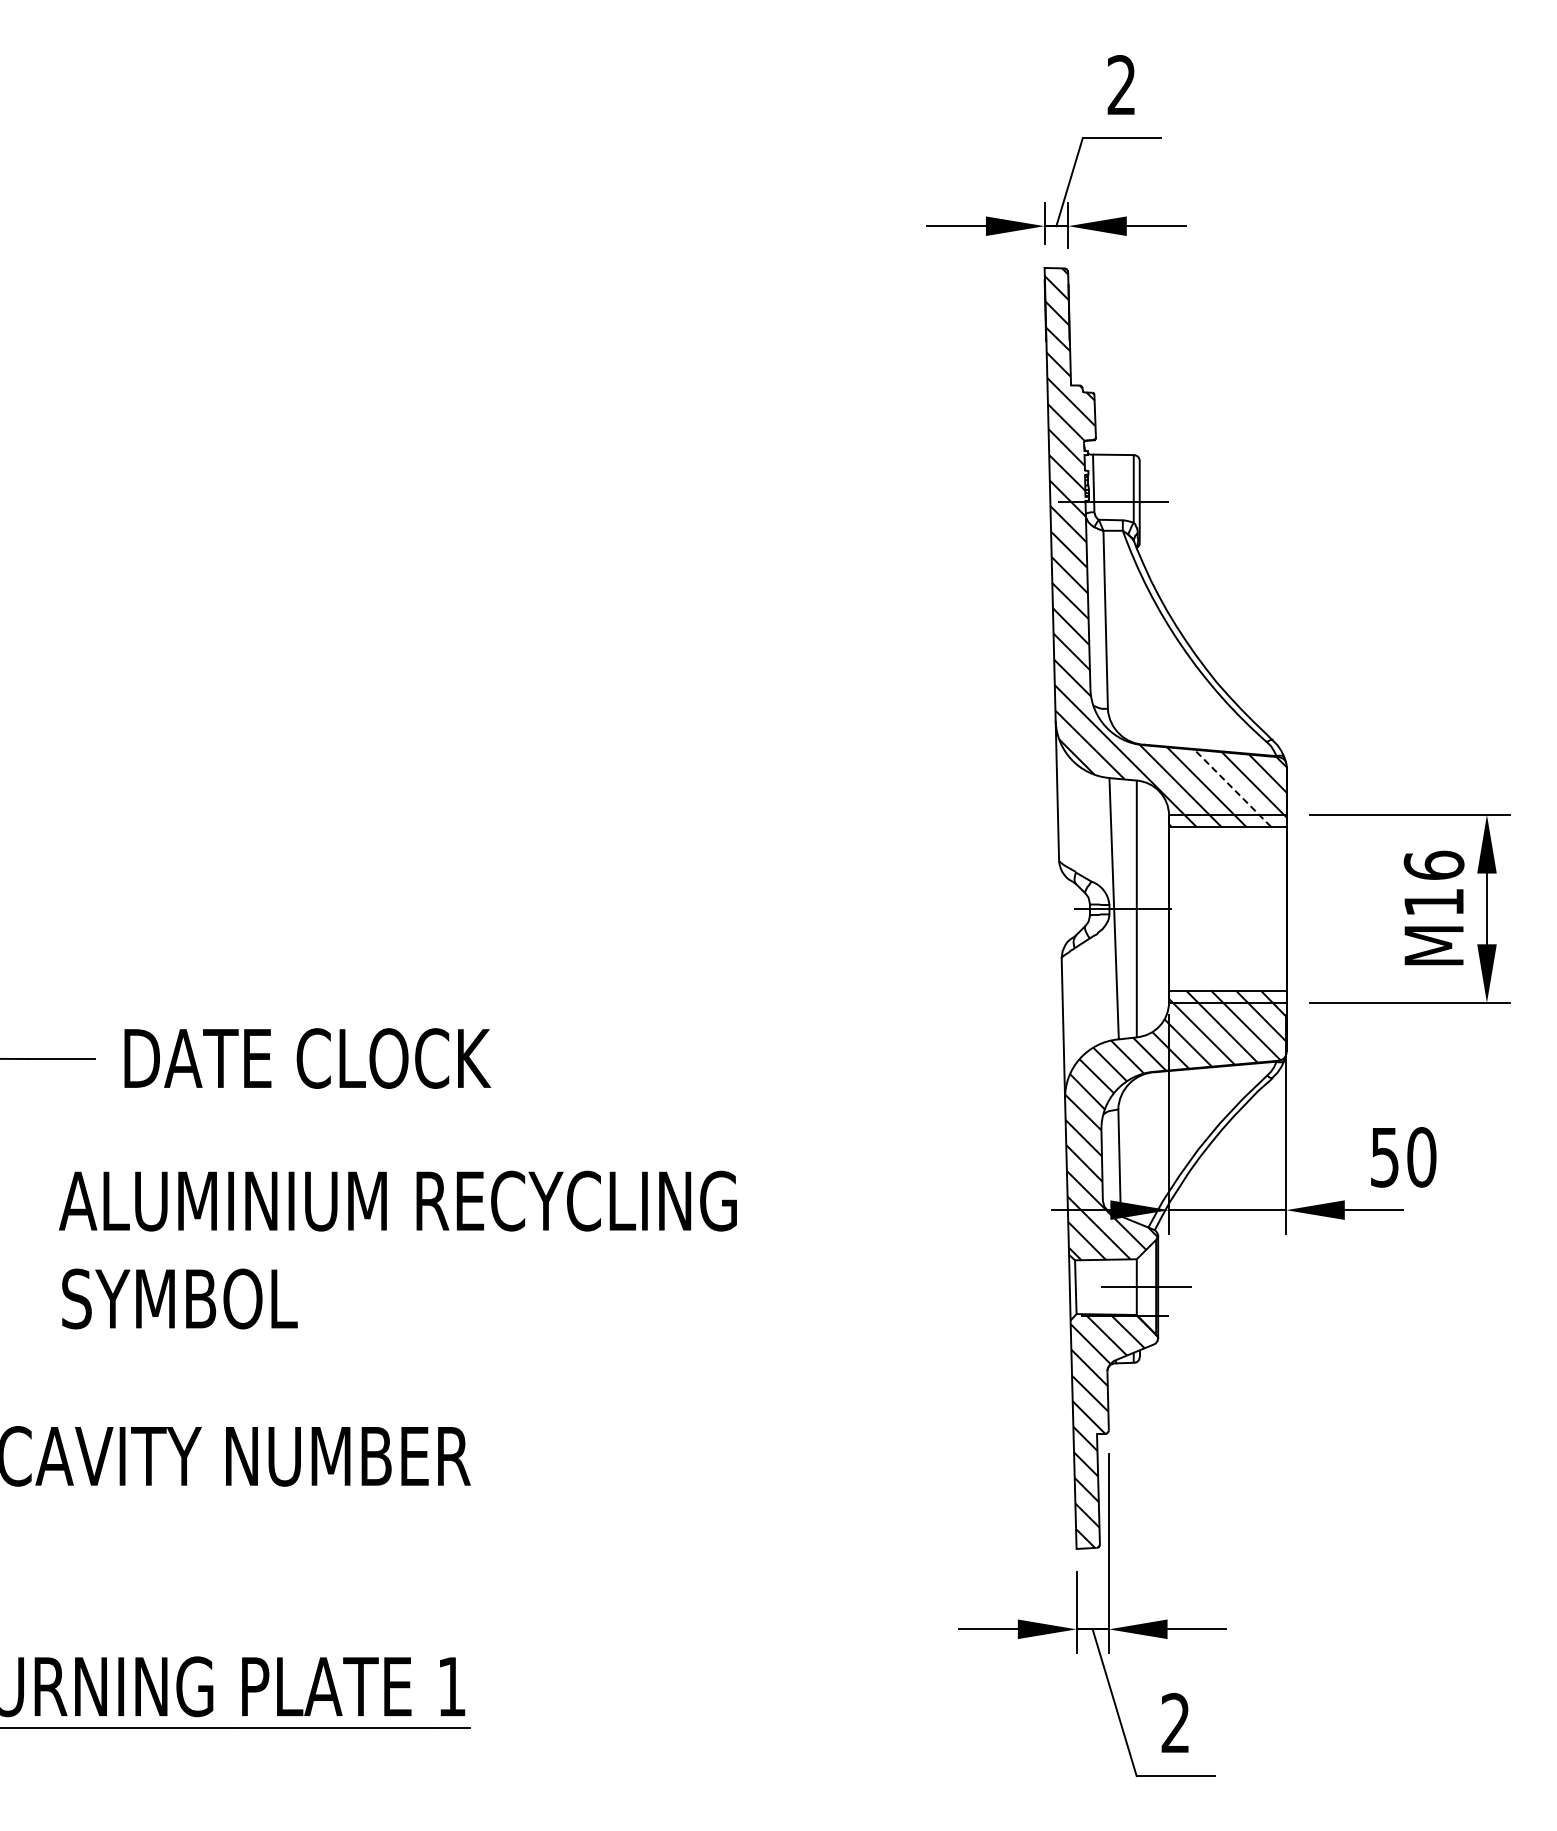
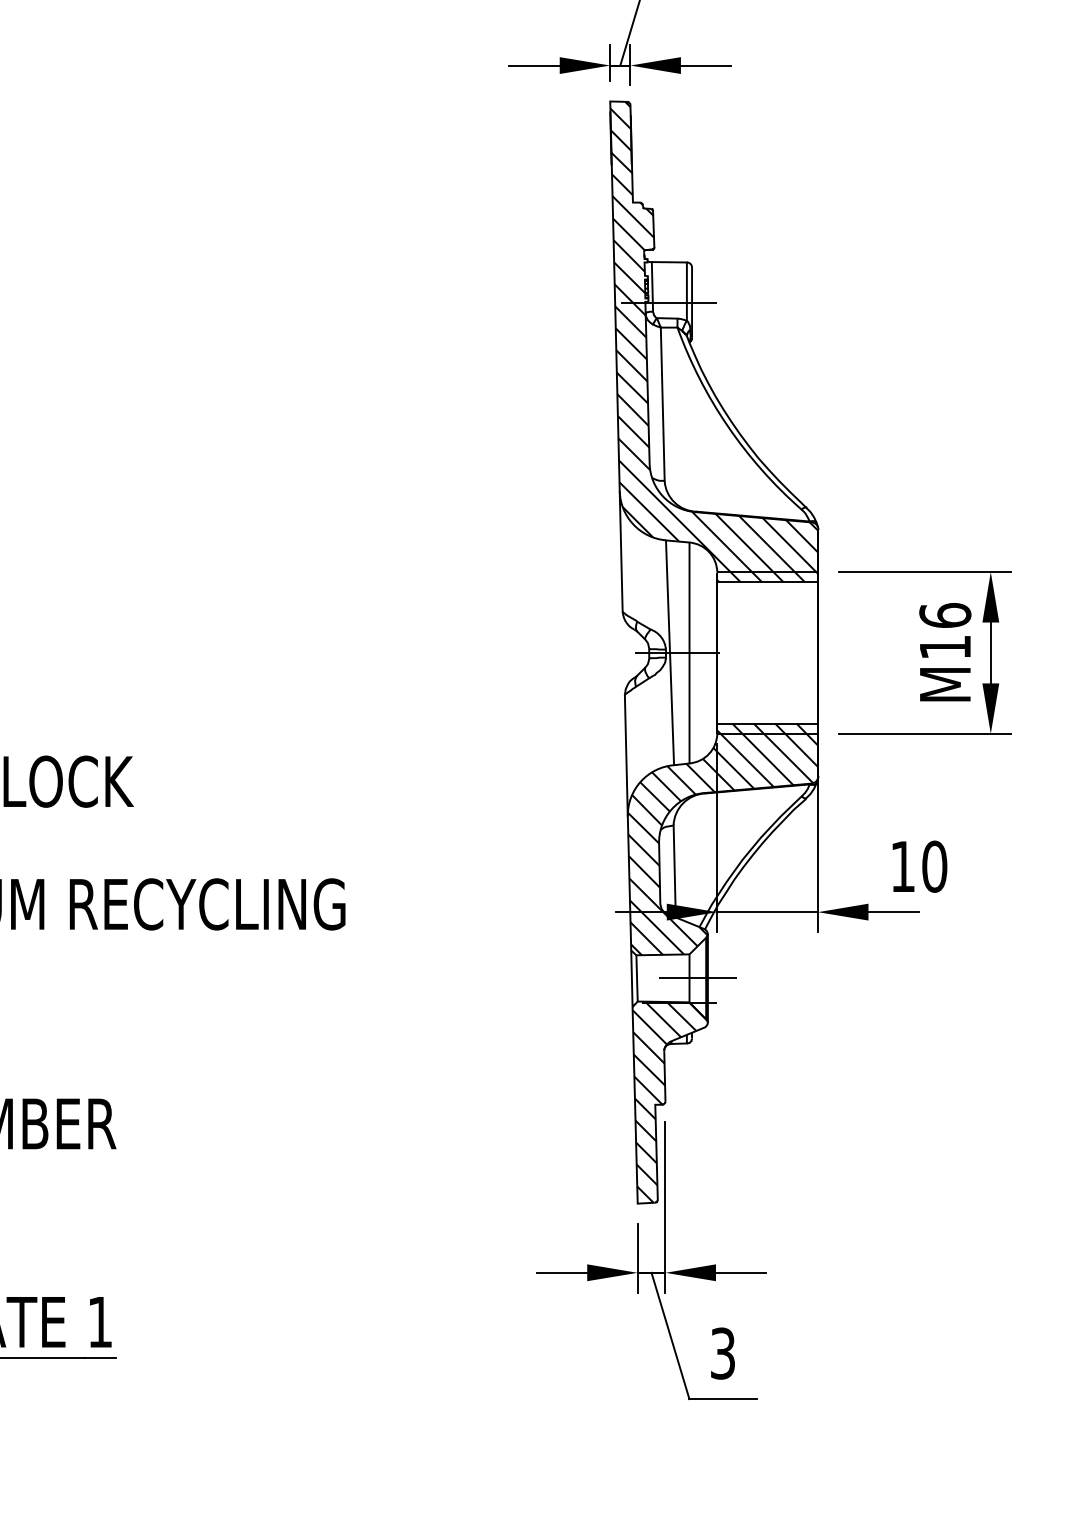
line: (1232, 787) -> (771, 548), dashed -> solid
text: (1384, 1157) -> (902, 866), 50 -> 10
text: (1175, 1723) -> (722, 1353), 2 -> 3

